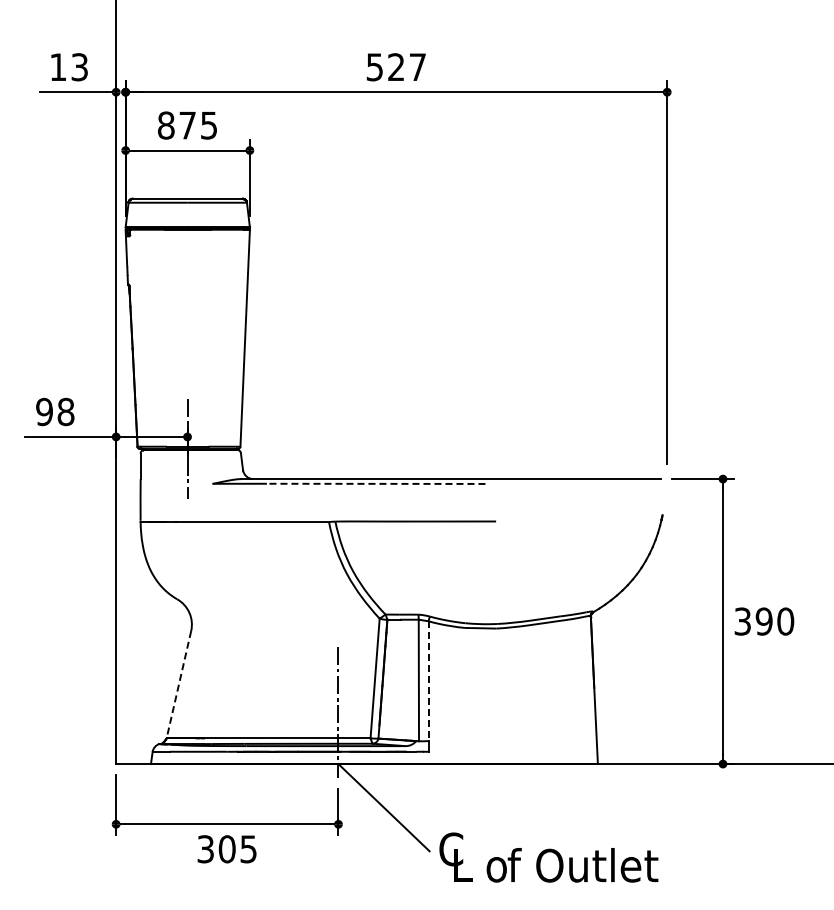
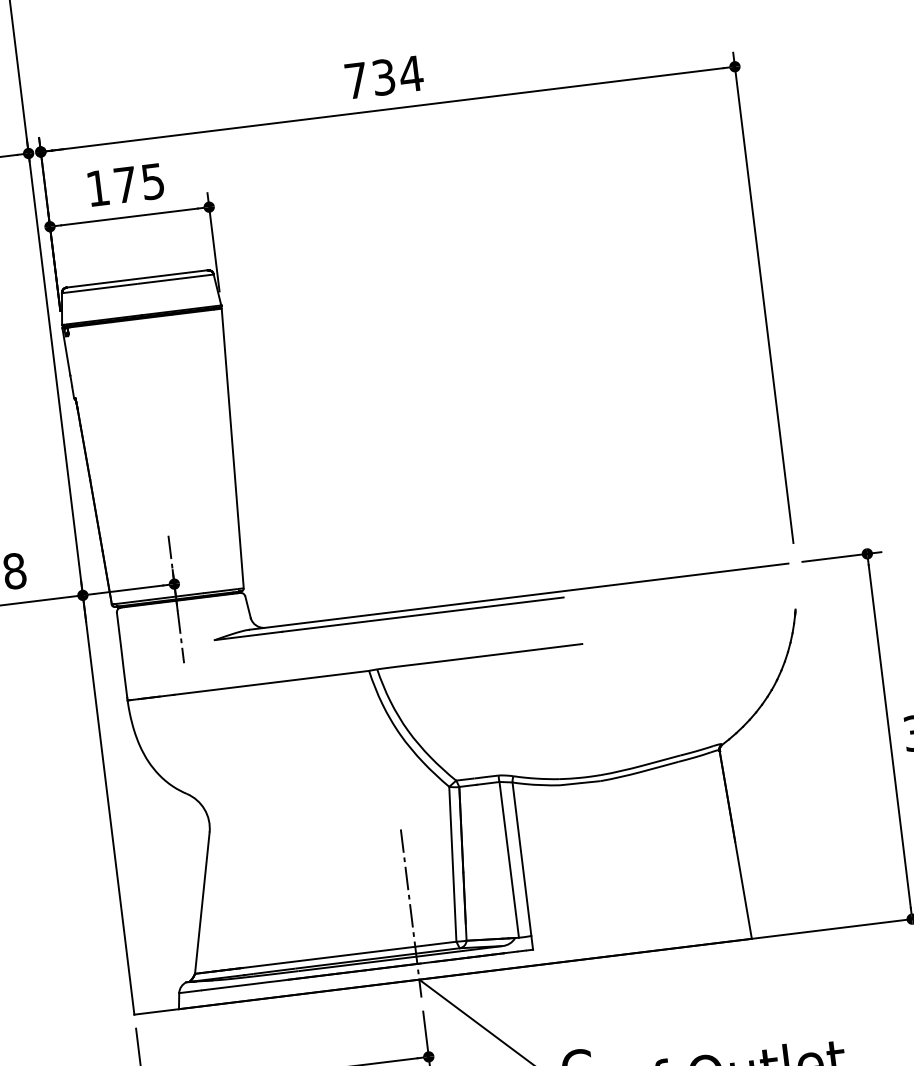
text: (396, 67) -> (384, 77), 527 -> 734
text: (166, 125) -> (98, 188), 875 -> 175
line: (375, 483) -> (422, 614), dashed -> solid
line: (428, 681) -> (521, 859), dashed -> solid
line: (178, 685) -> (201, 904), dashed -> solid

